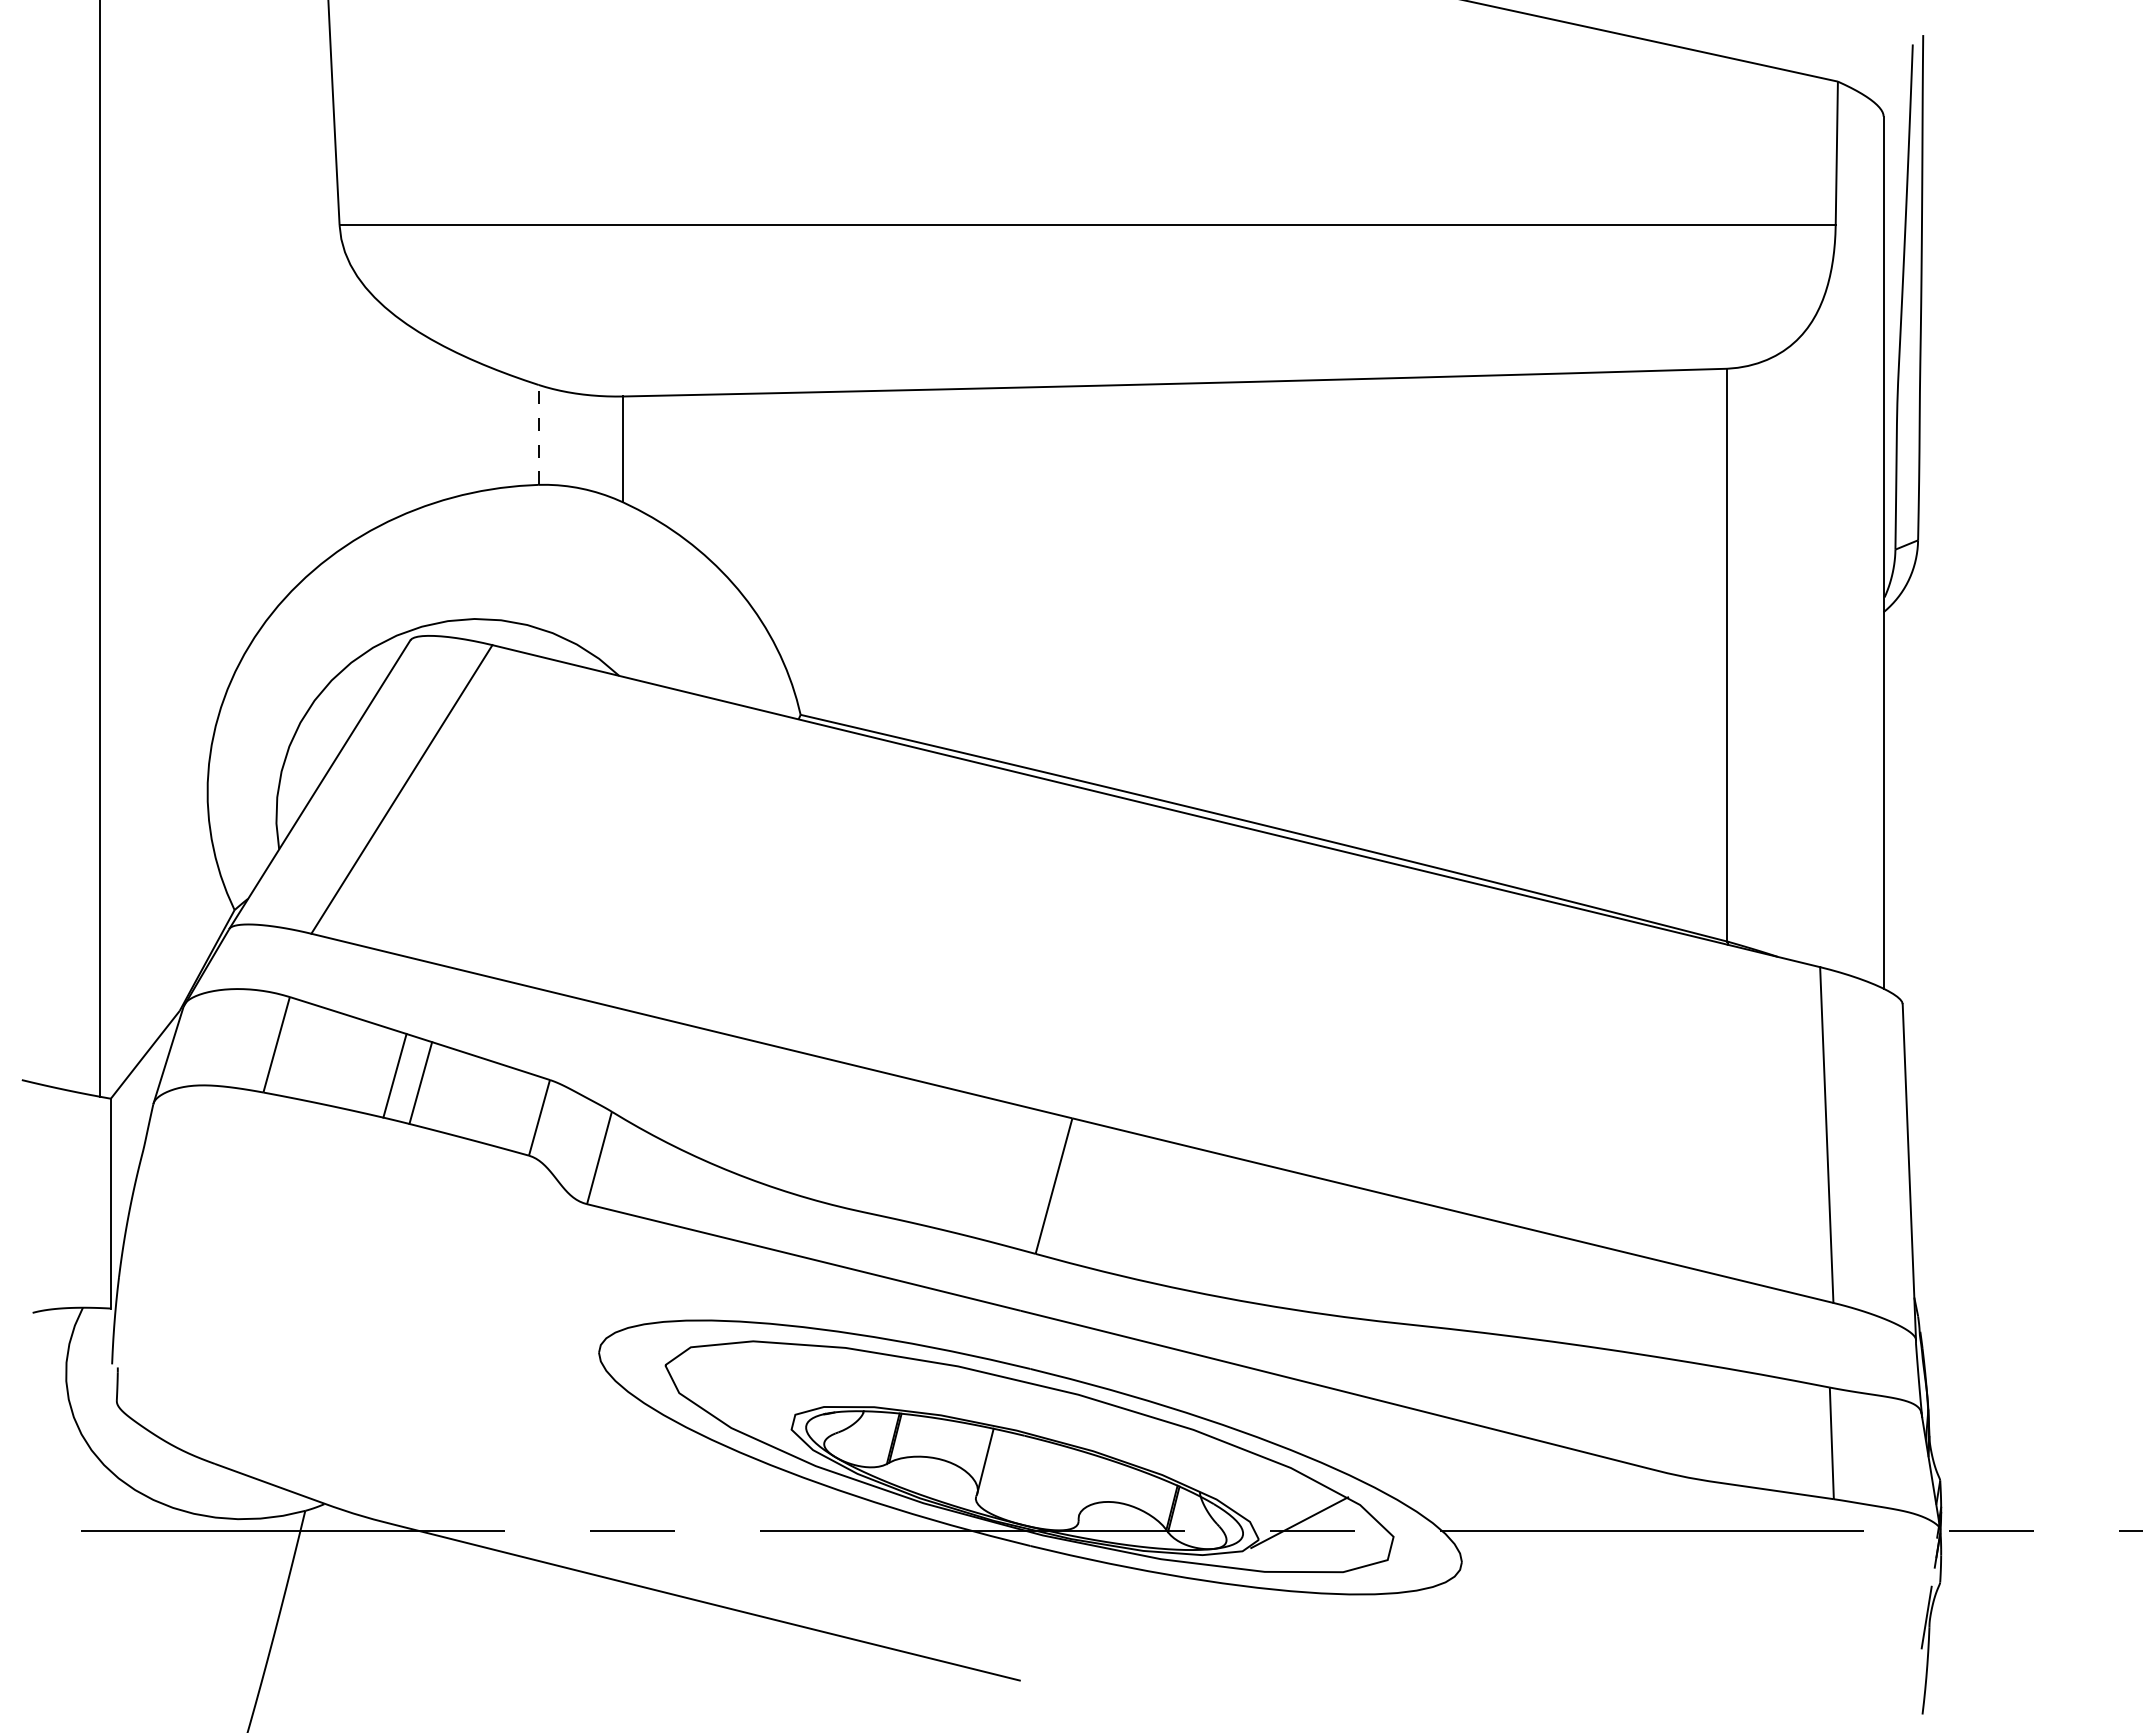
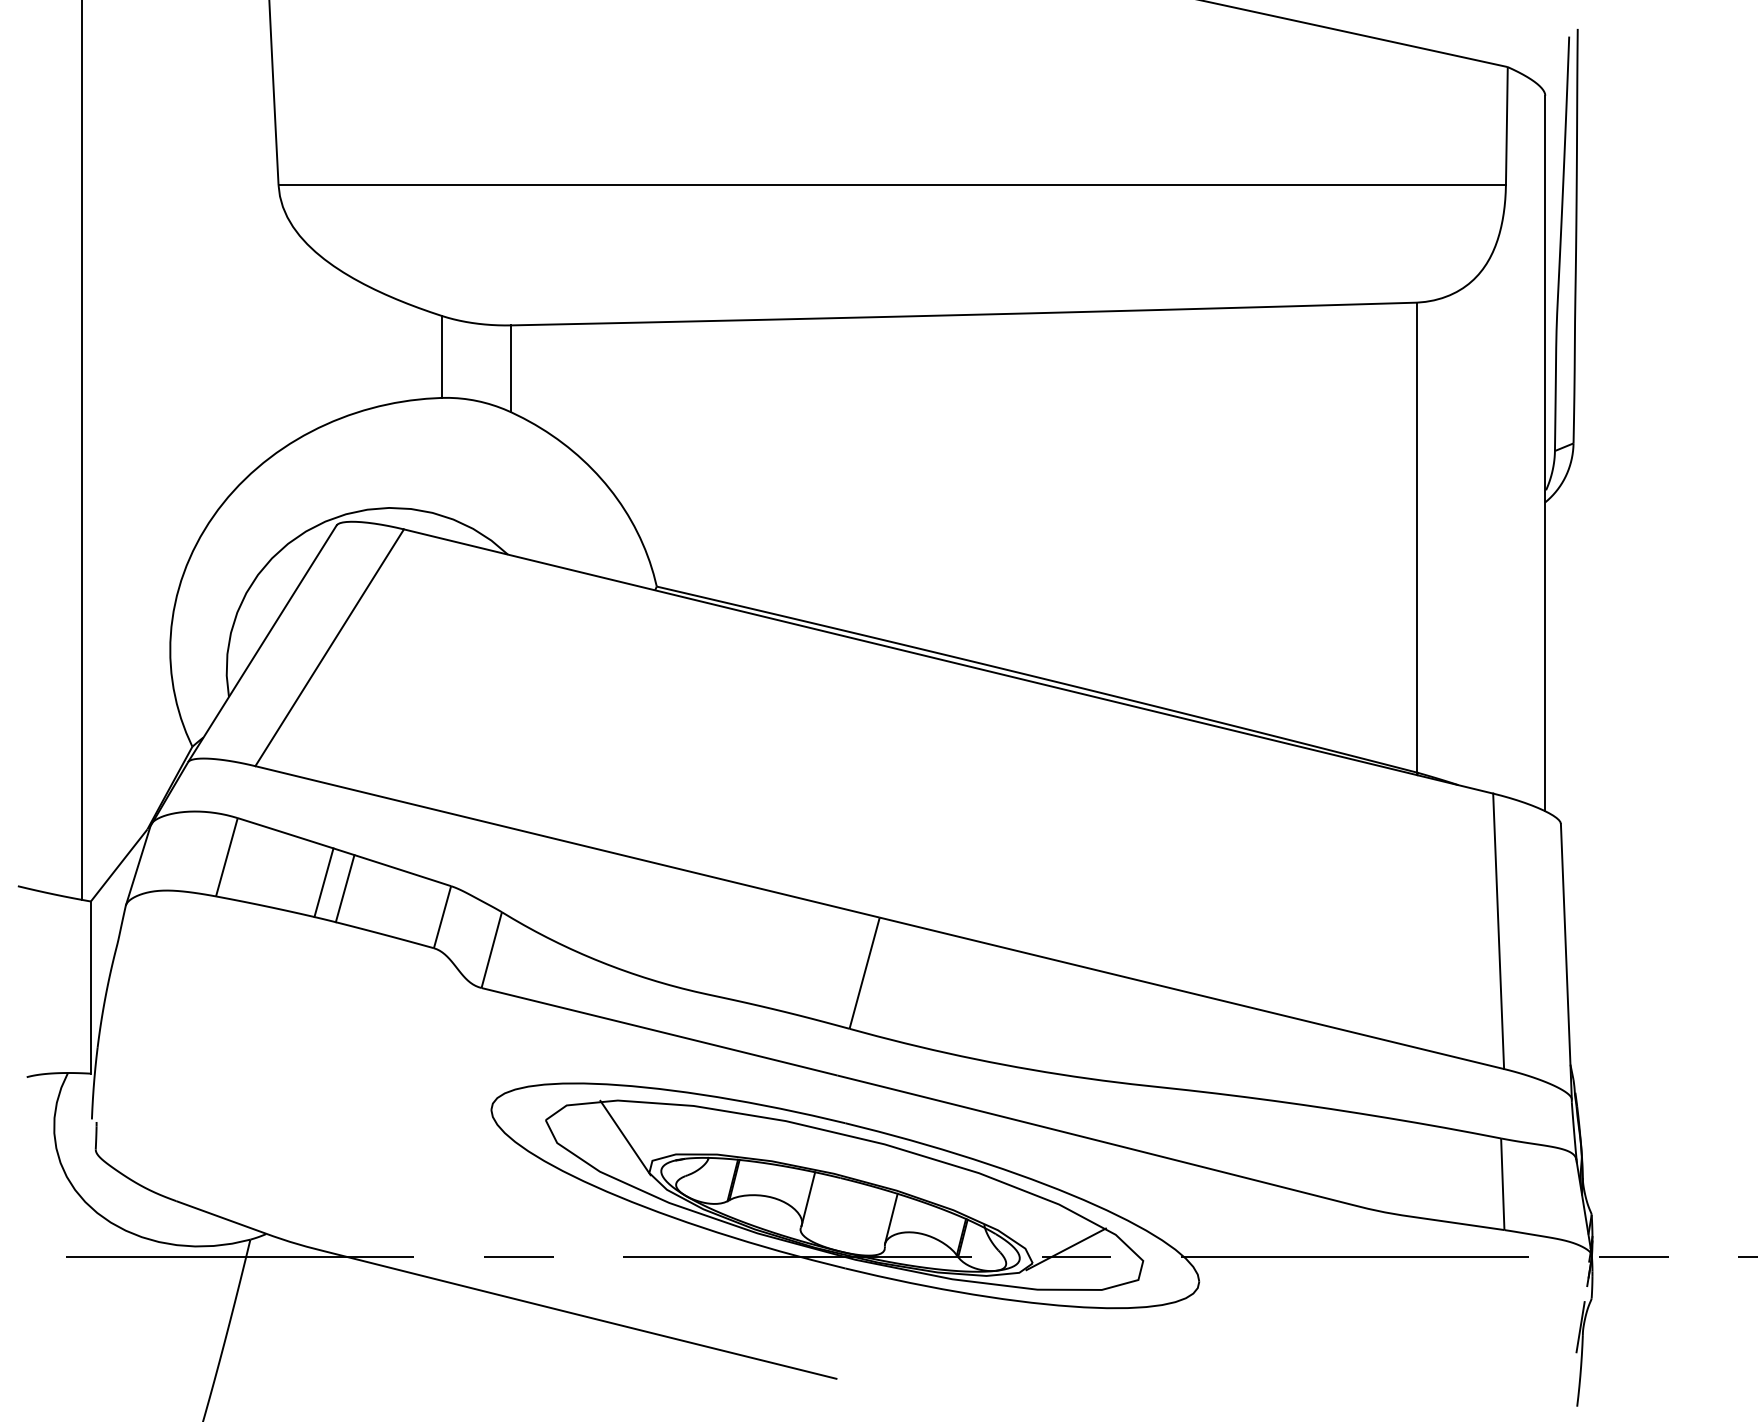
line: (538, 434) -> (441, 356), dashed -> solid
line: (762, 1386) -> (625, 1137), added
line: (1086, 1485) -> (891, 1218), added

